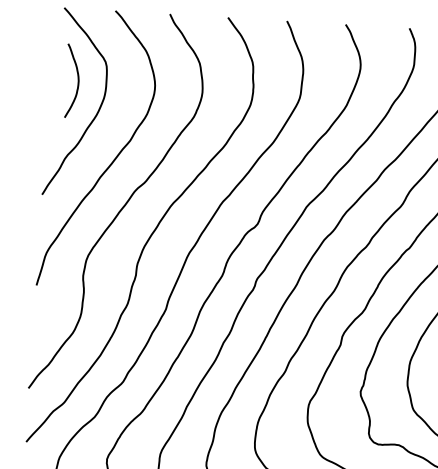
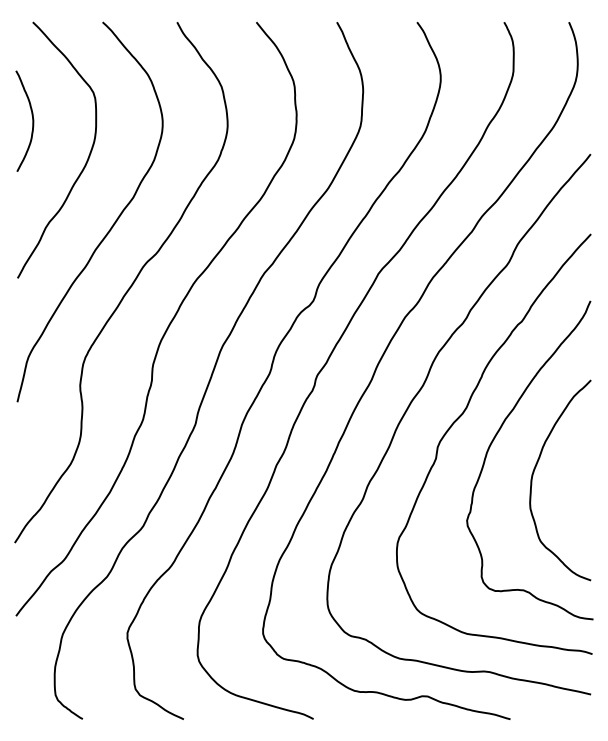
curve: (78, 80) -> (32, 120), moved

